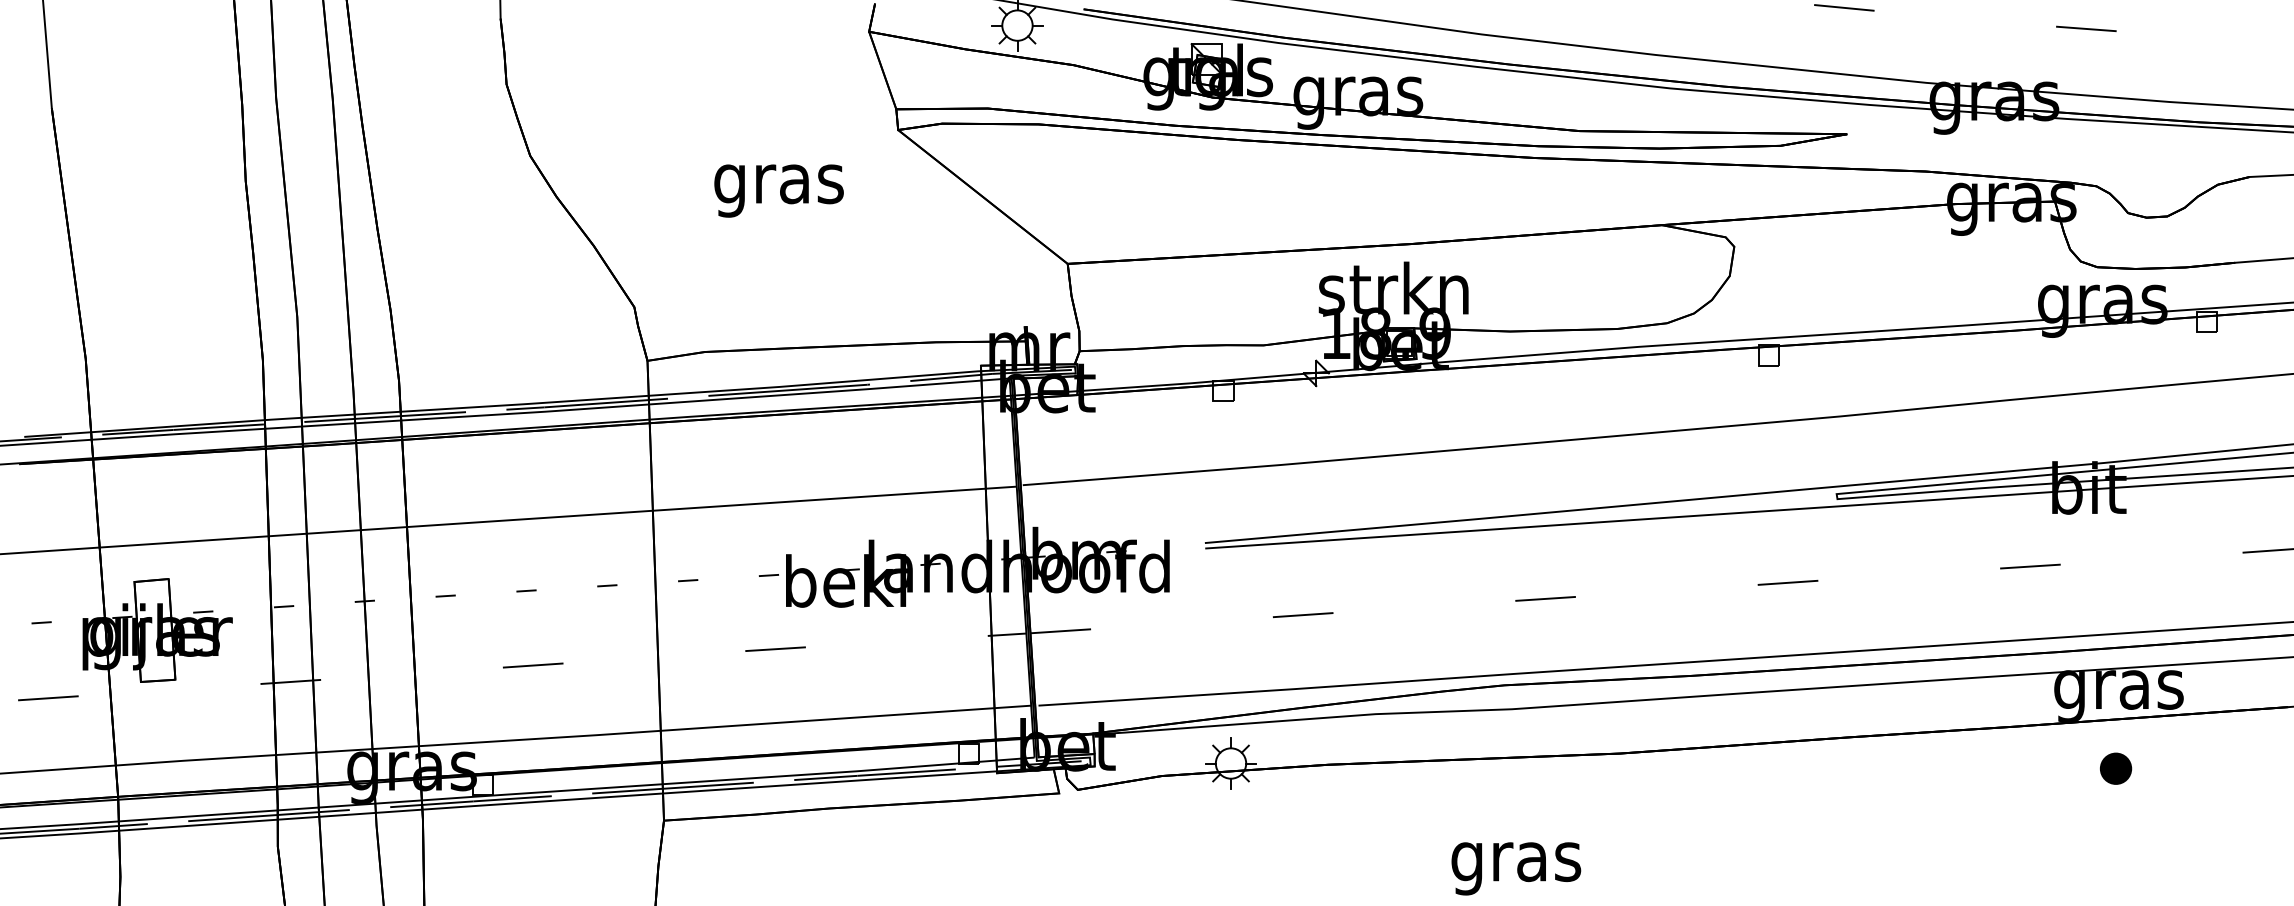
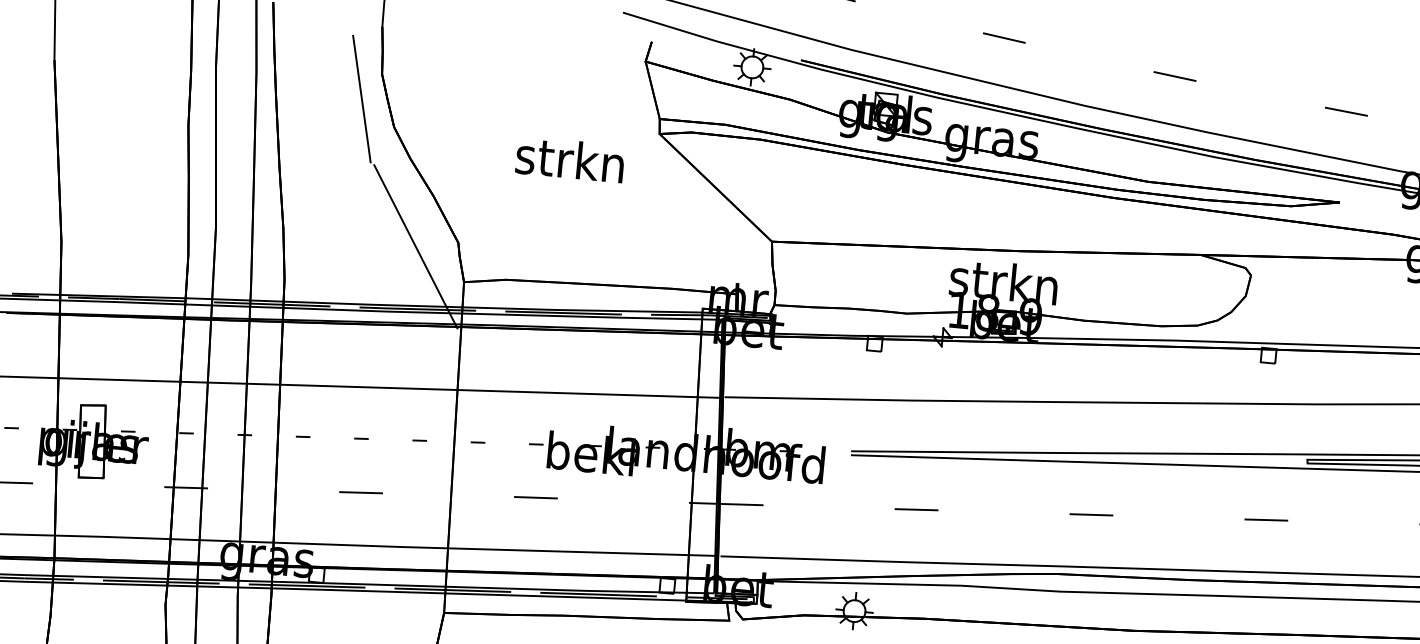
line: (481, 121) -> (361, 99), added
text: (777, 183) -> (569, 164), gras -> strkn
line: (575, 318) -> (415, 246), added

